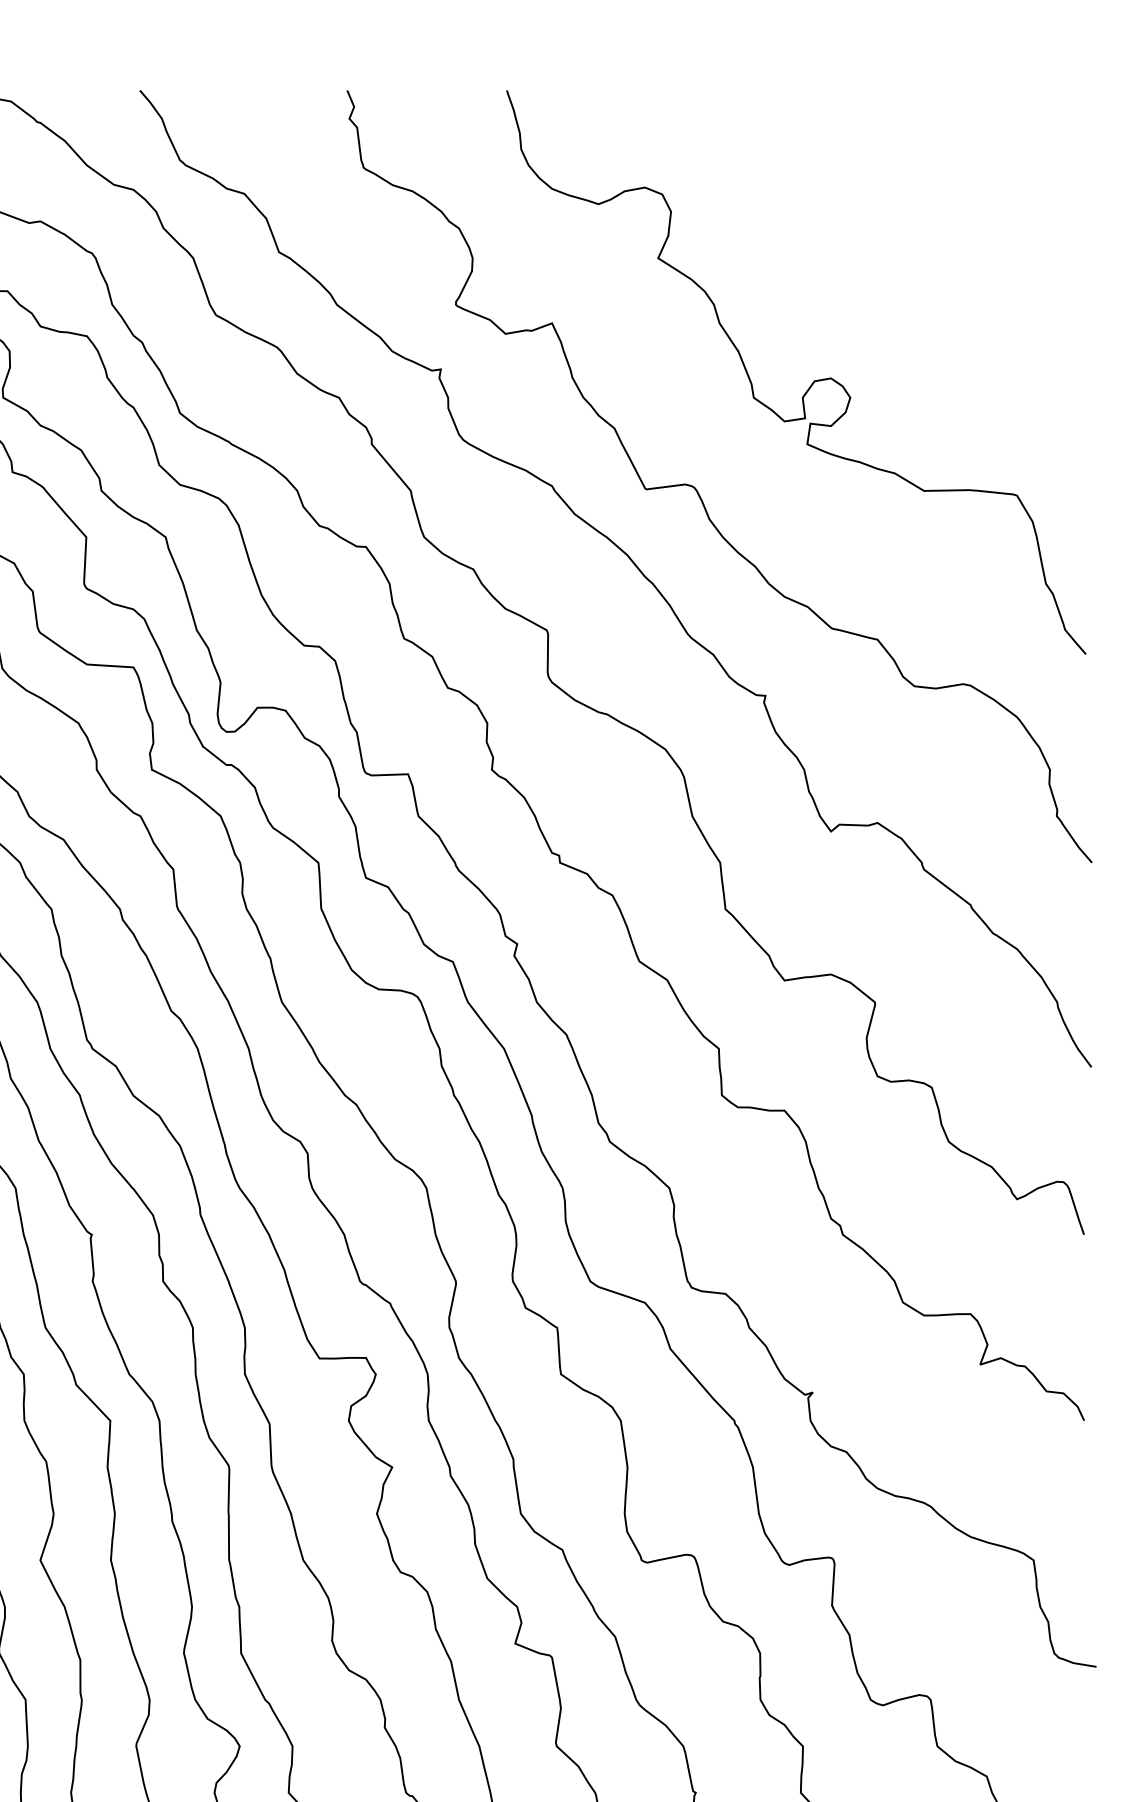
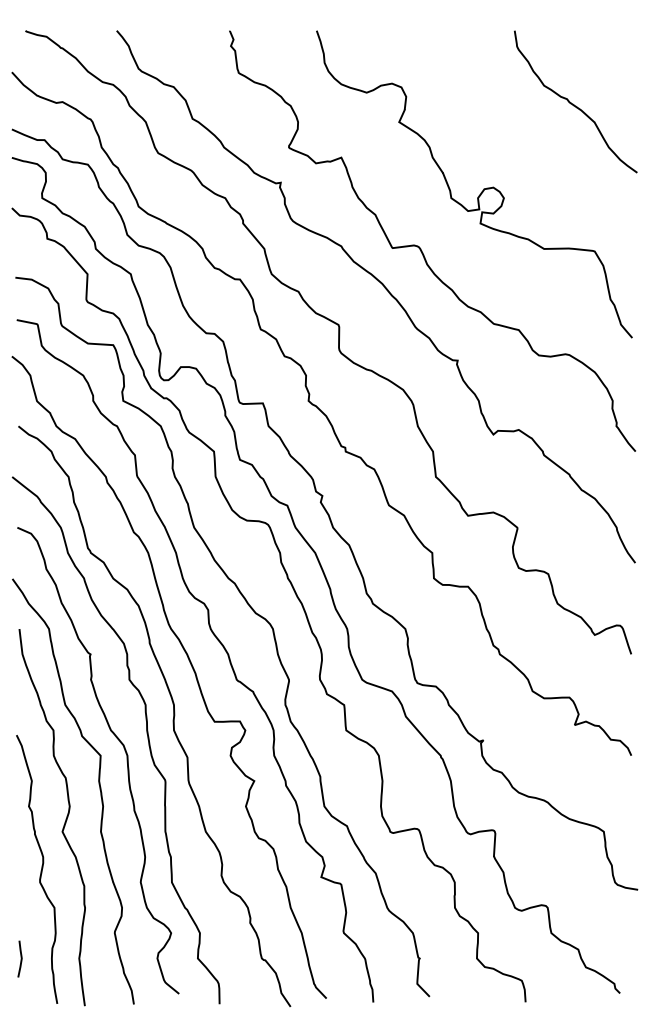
curve: (977, 224) -> (573, 103), added

